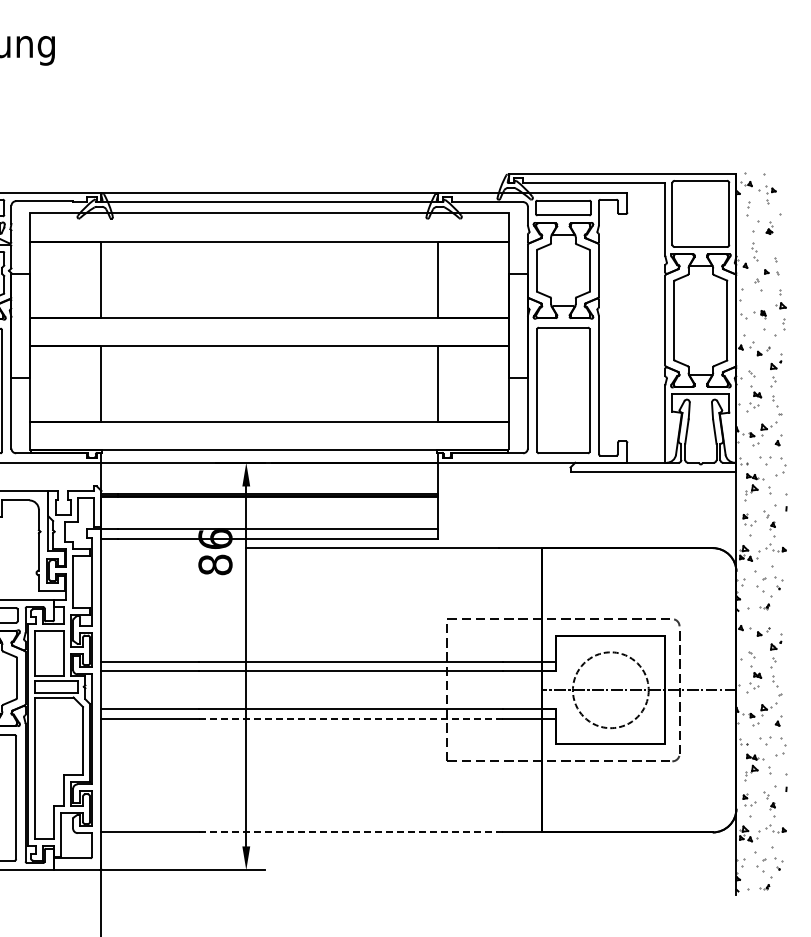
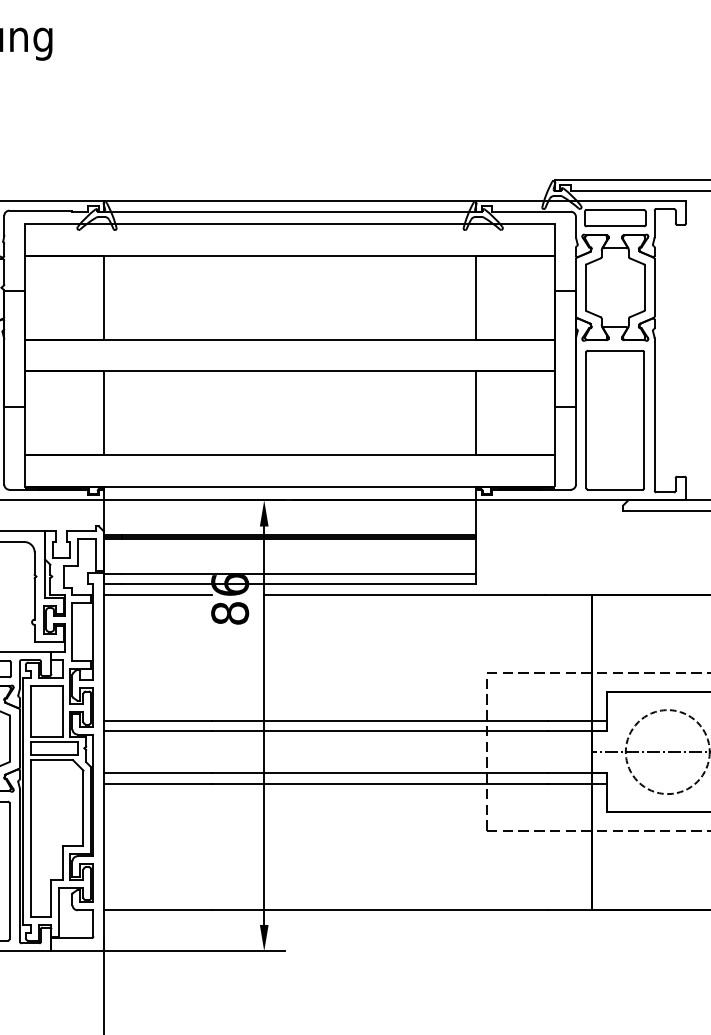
line: (149, 548) -> (157, 595), added
line: (350, 718) -> (379, 783), dashed -> solid
line: (350, 832) -> (379, 909), dashed -> solid

